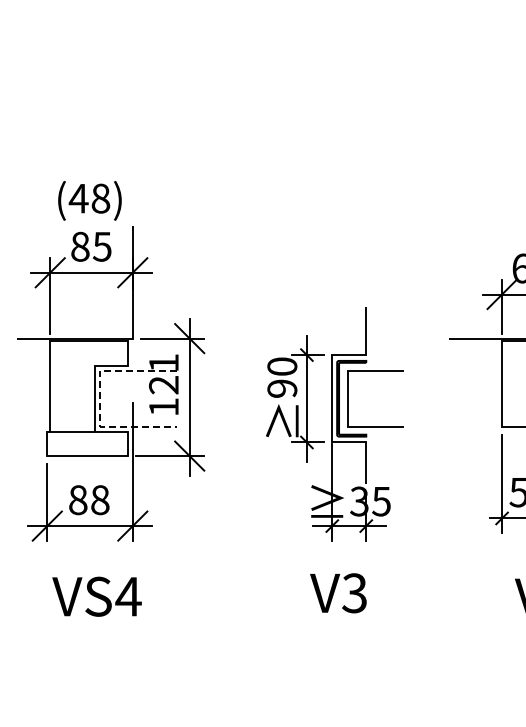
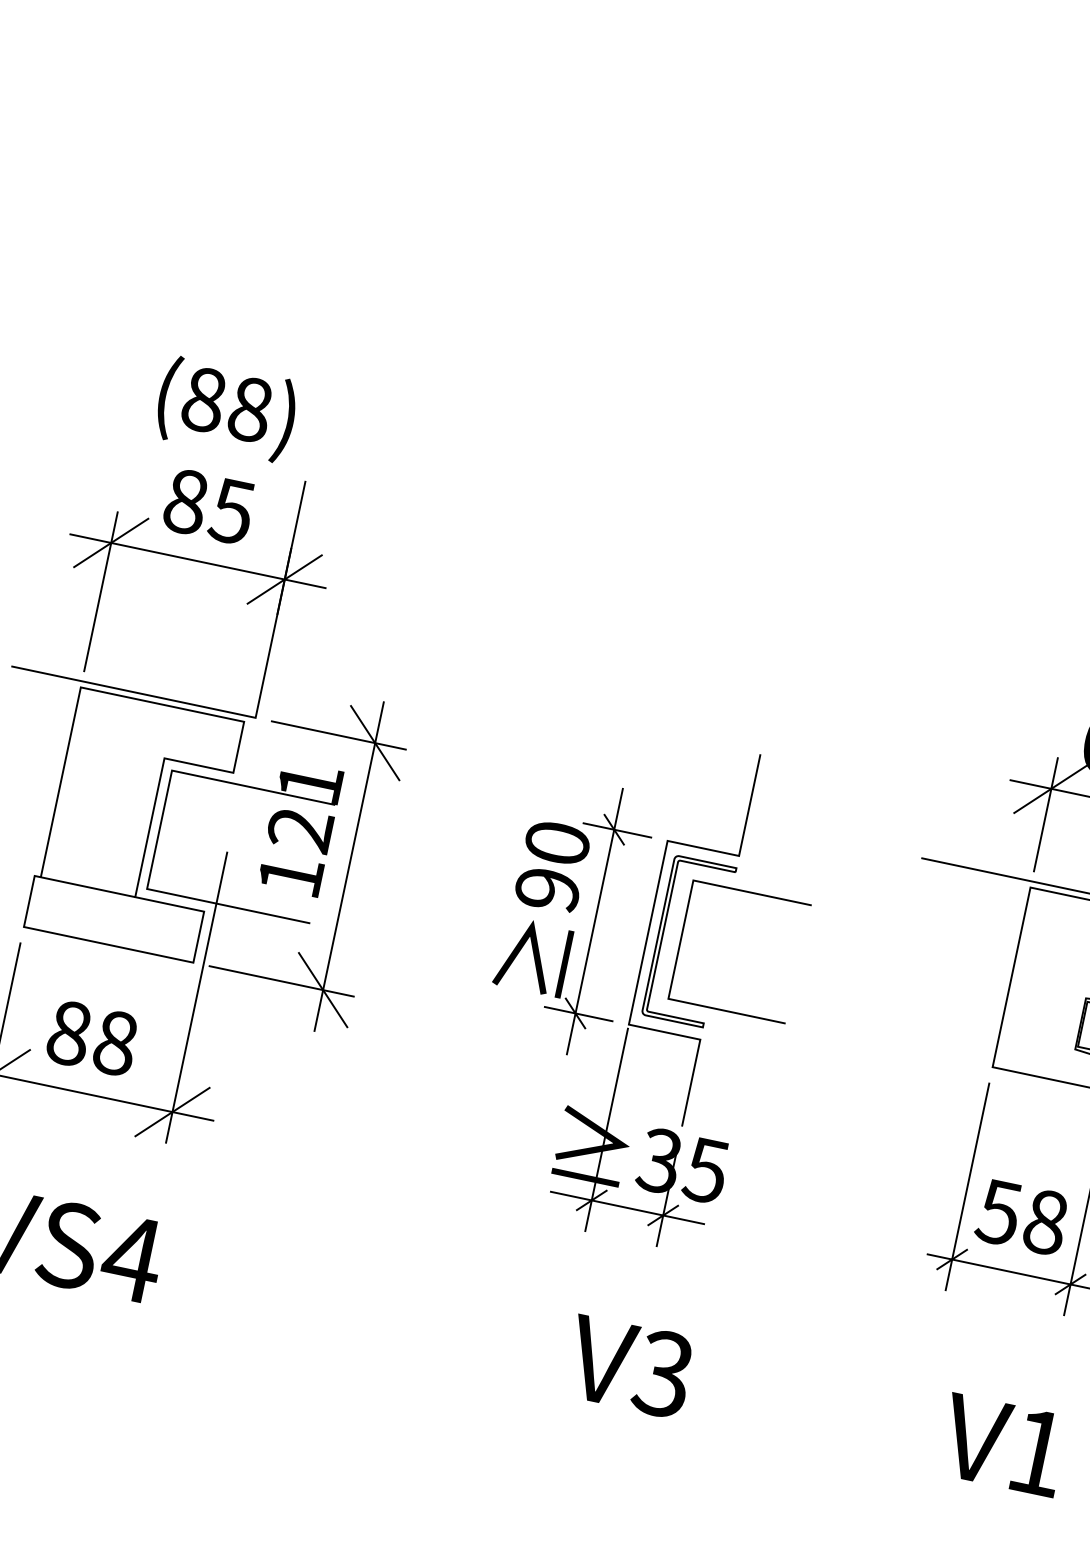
text: (78, 198) -> (203, 399), (48) -> (88)
line: (99, 399) -> (158, 831), dashed -> solid
text: (338, 593) -> (629, 1367), moved

